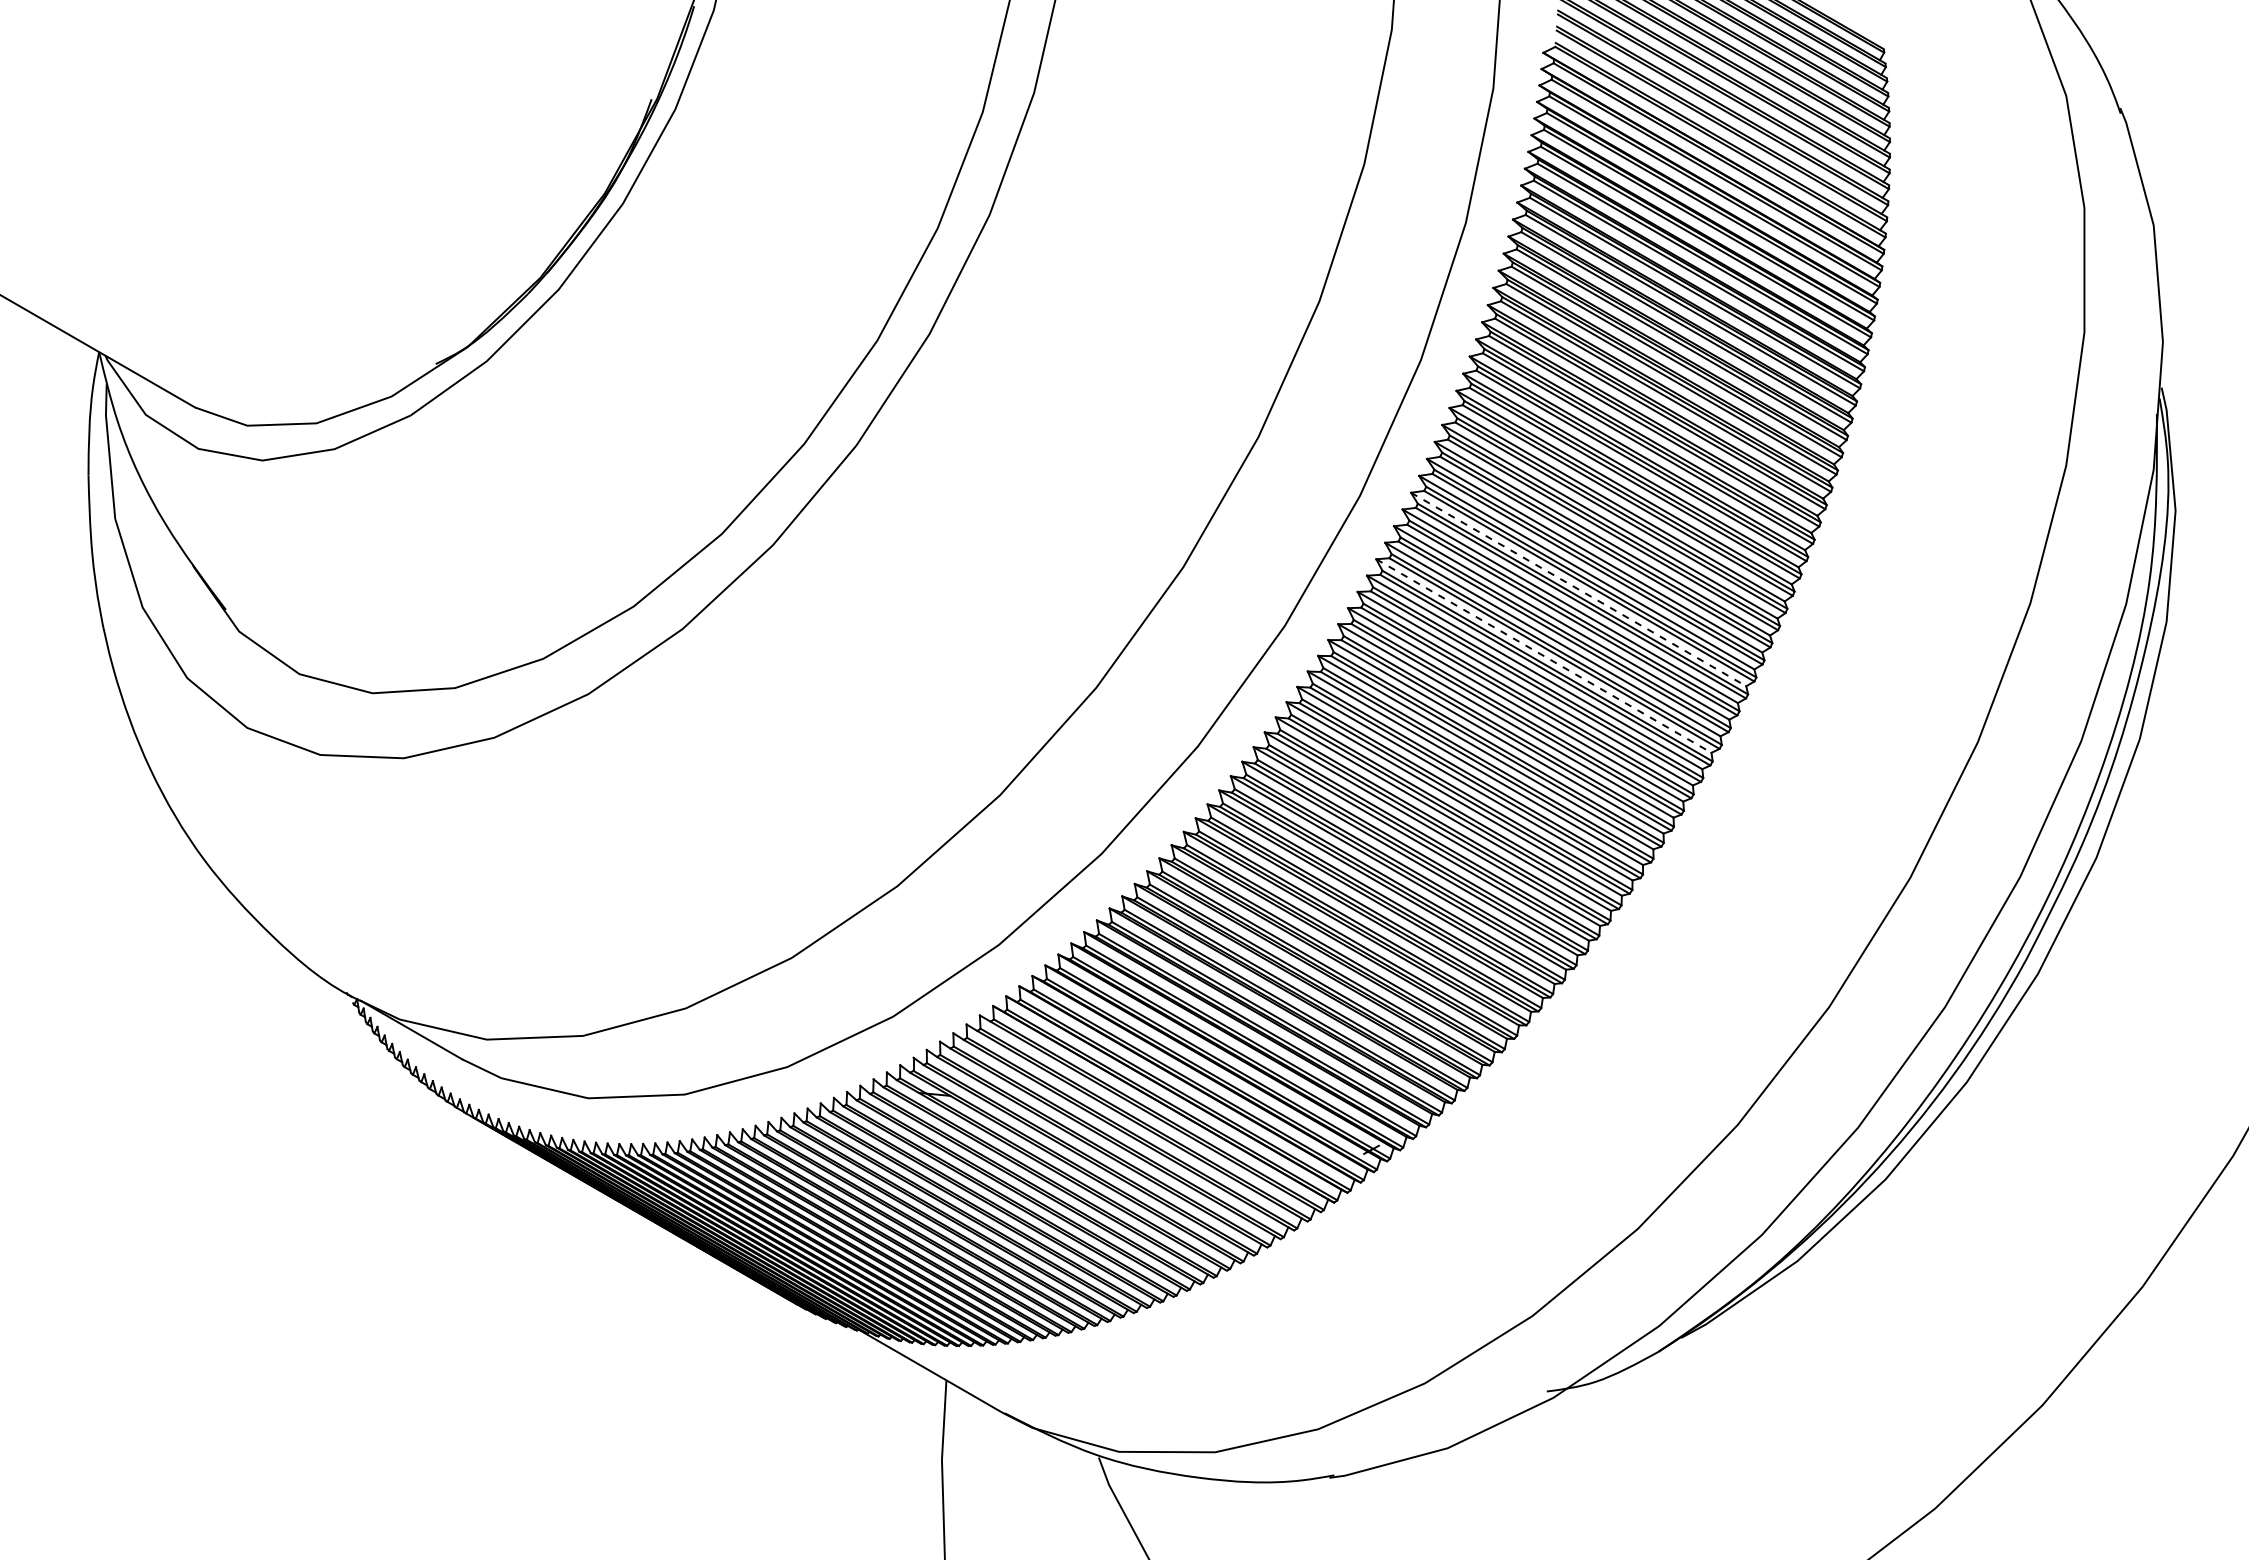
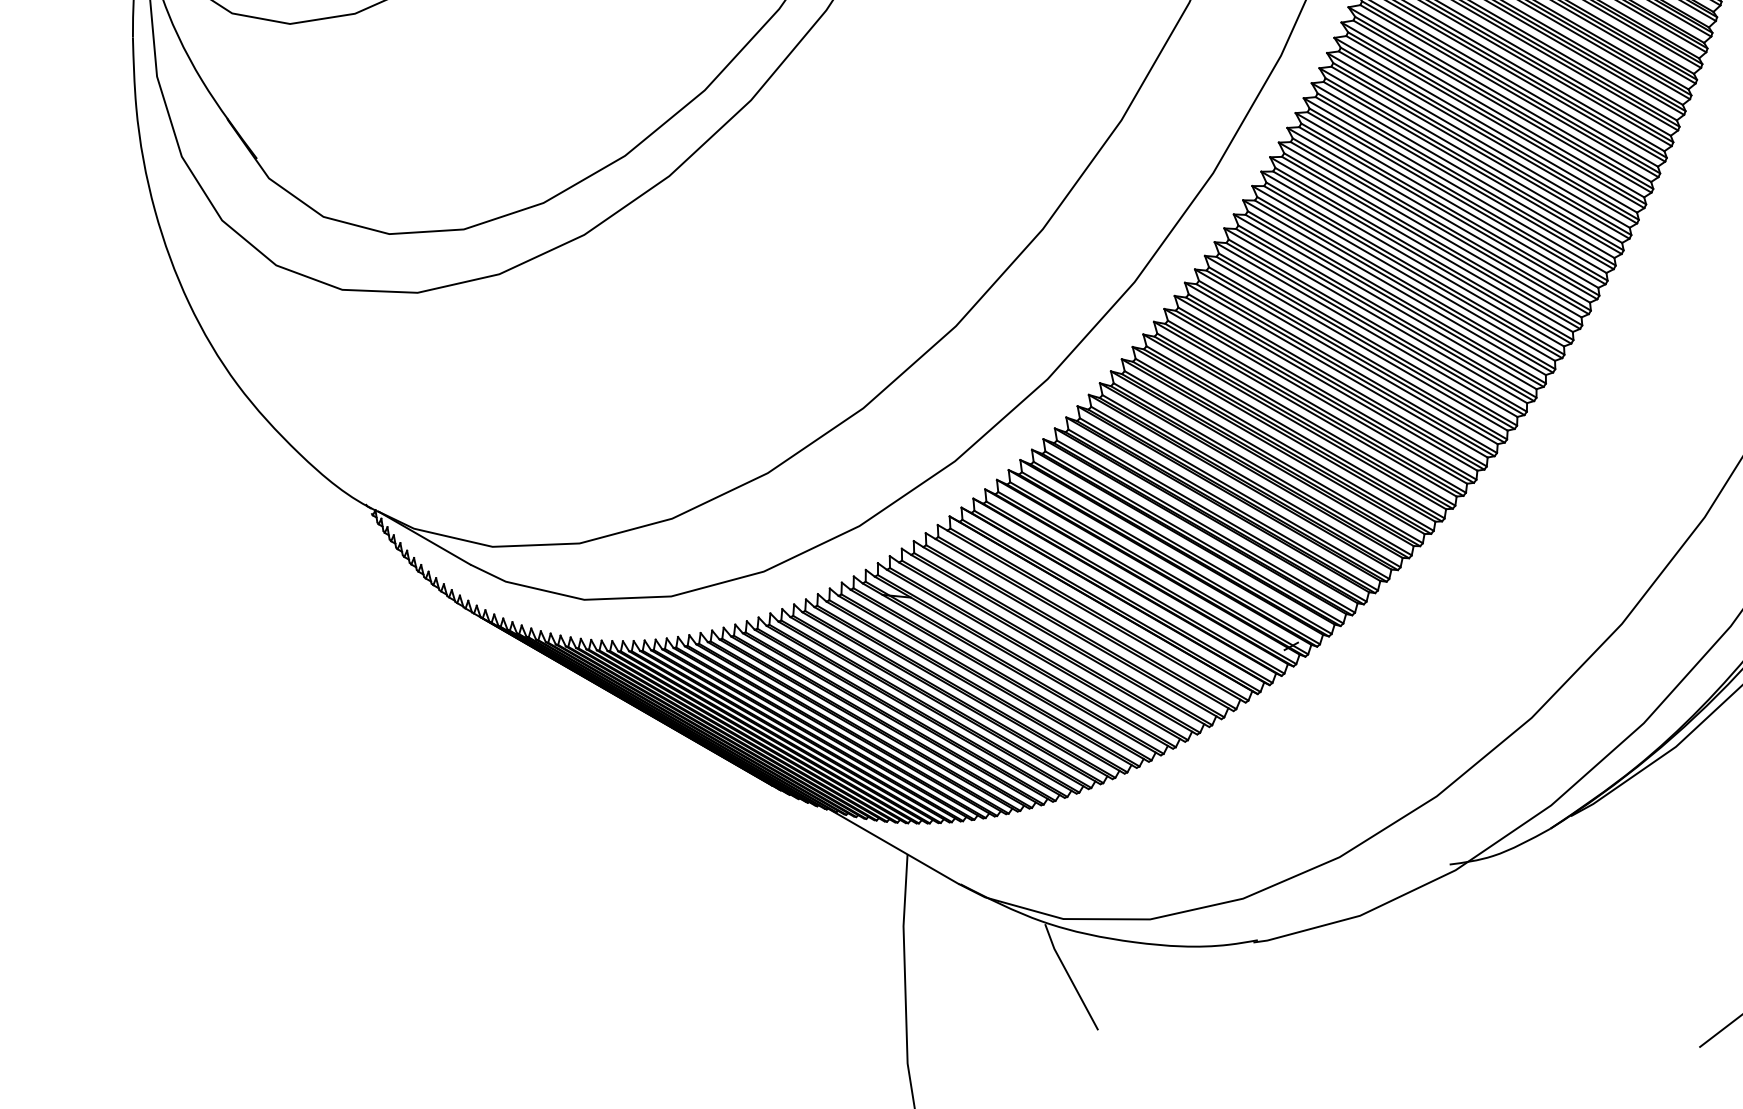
line: (1578, 589) -> (1478, 140), dashed -> solid
line: (1543, 656) -> (1446, 200), dashed -> solid

